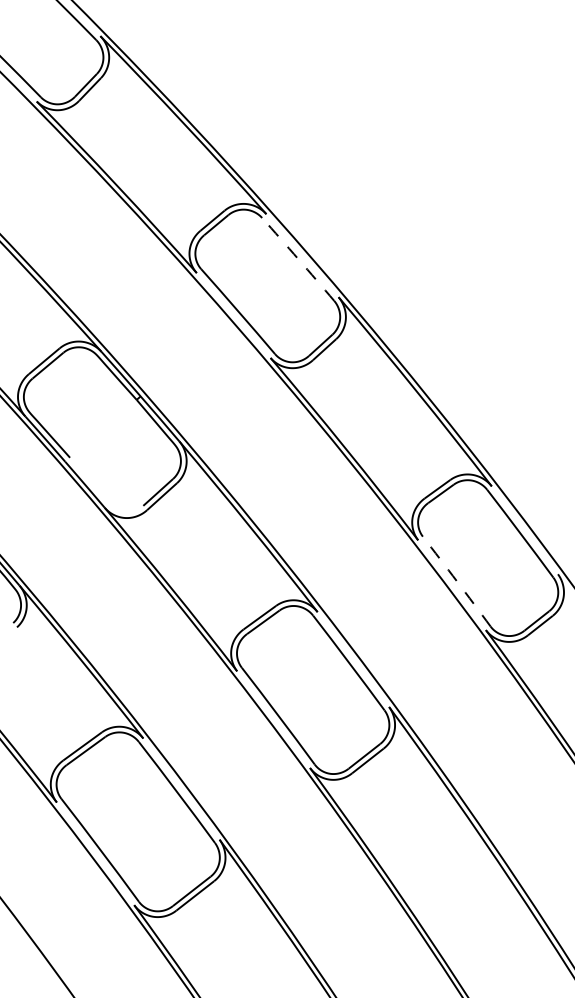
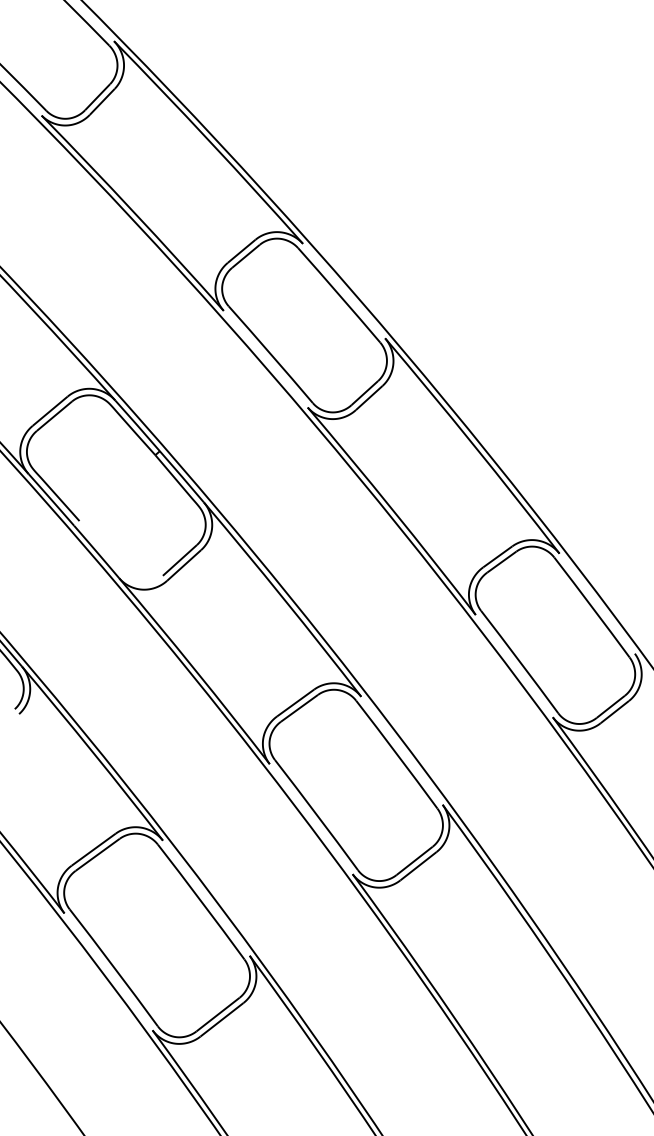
arc: (298, 259) -> (339, 295), dashed -> solid
arc: (457, 581) -> (520, 661), dashed -> solid

